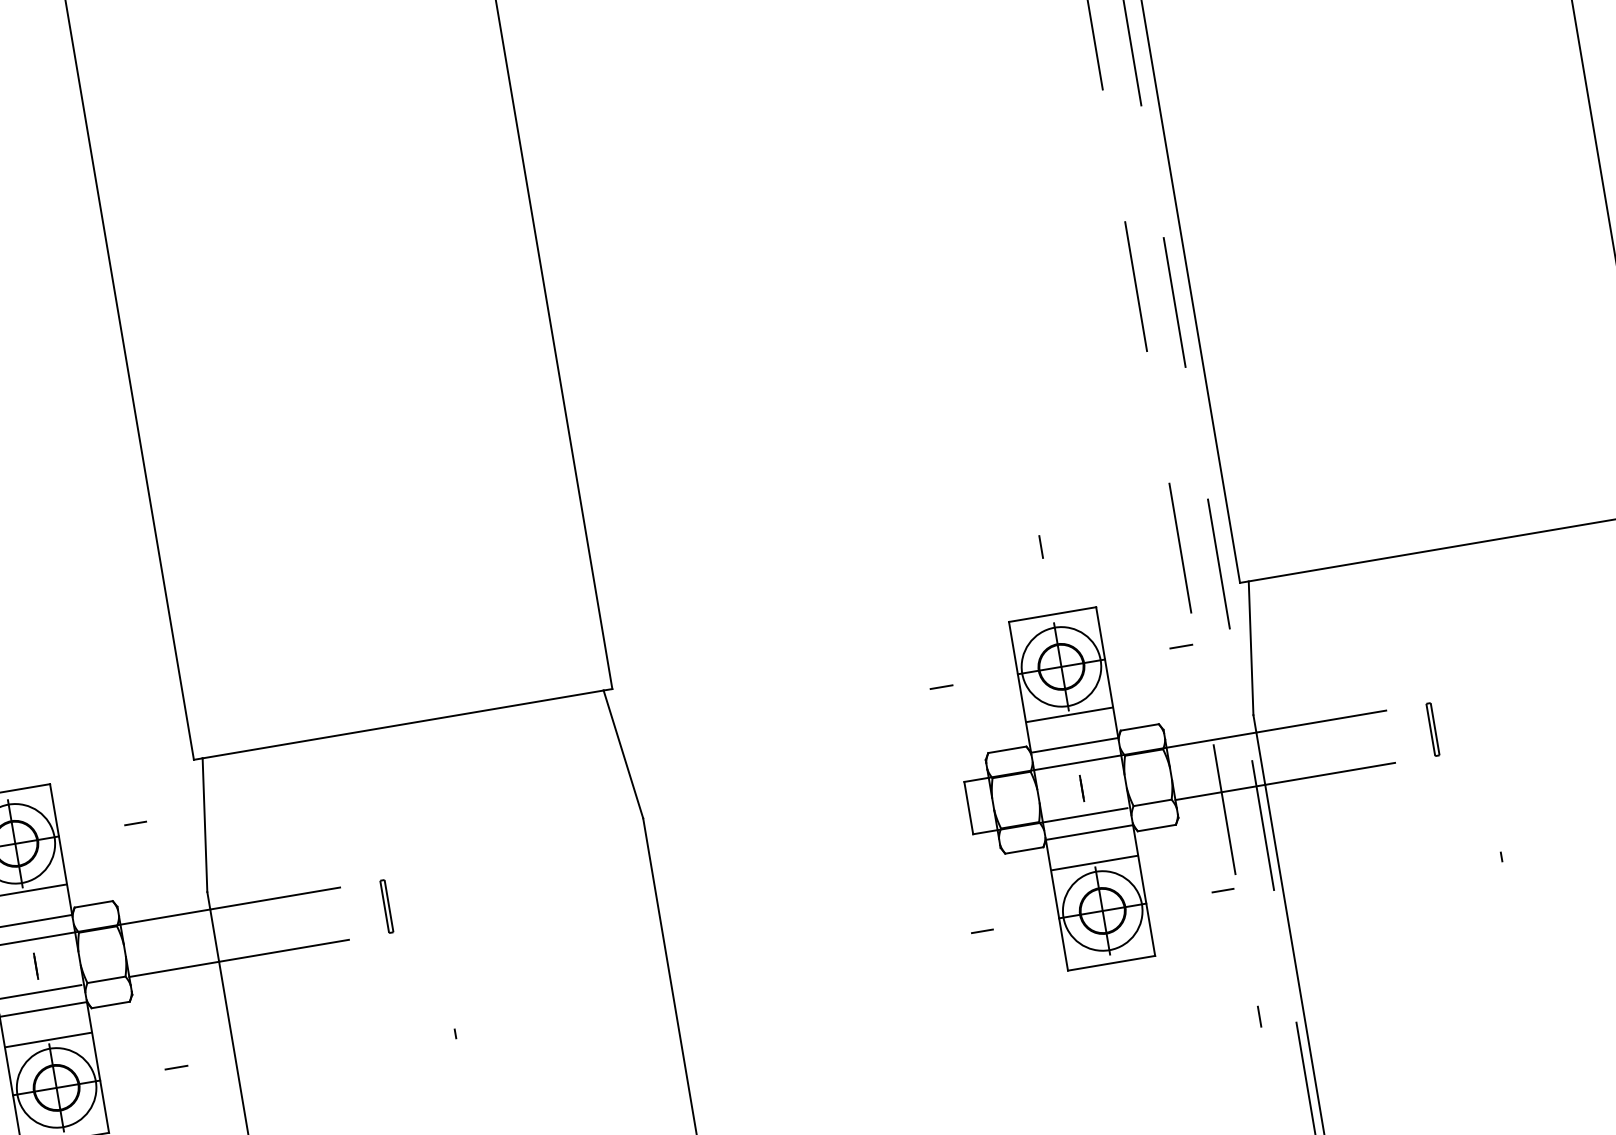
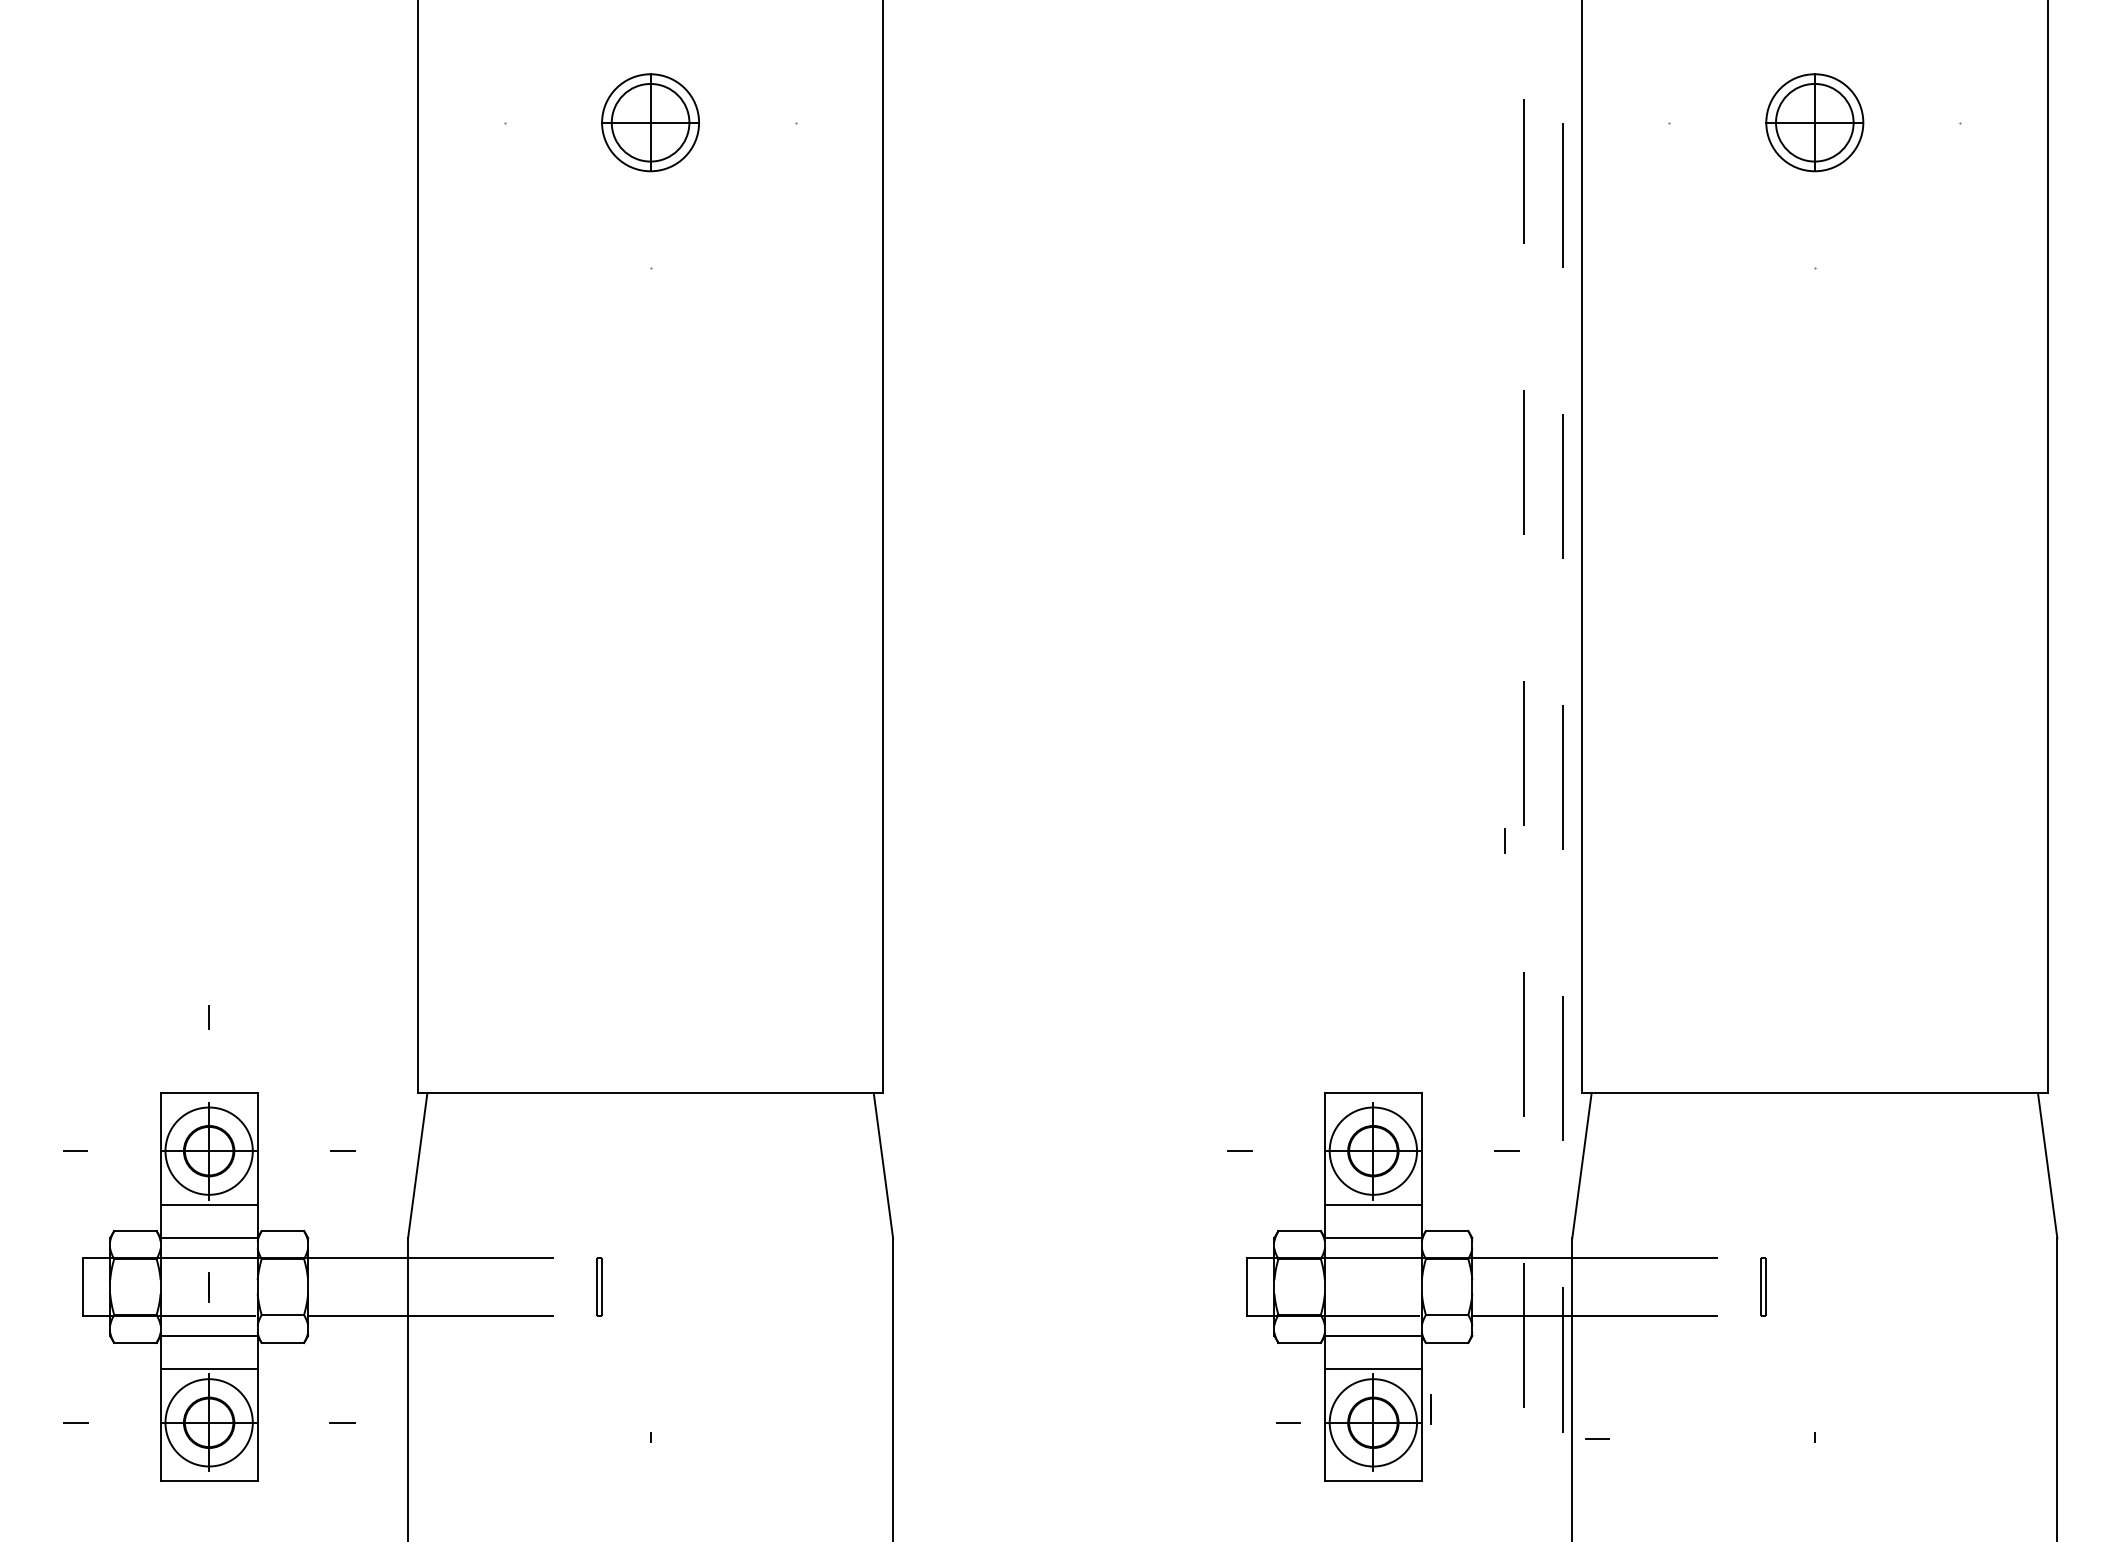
line: (1040, 546) -> (1504, 840), moved
line: (1081, 788) -> (1430, 1409), moved
line: (1223, 890) -> (1597, 1438), moved
line: (982, 931) -> (1288, 1422), moved

